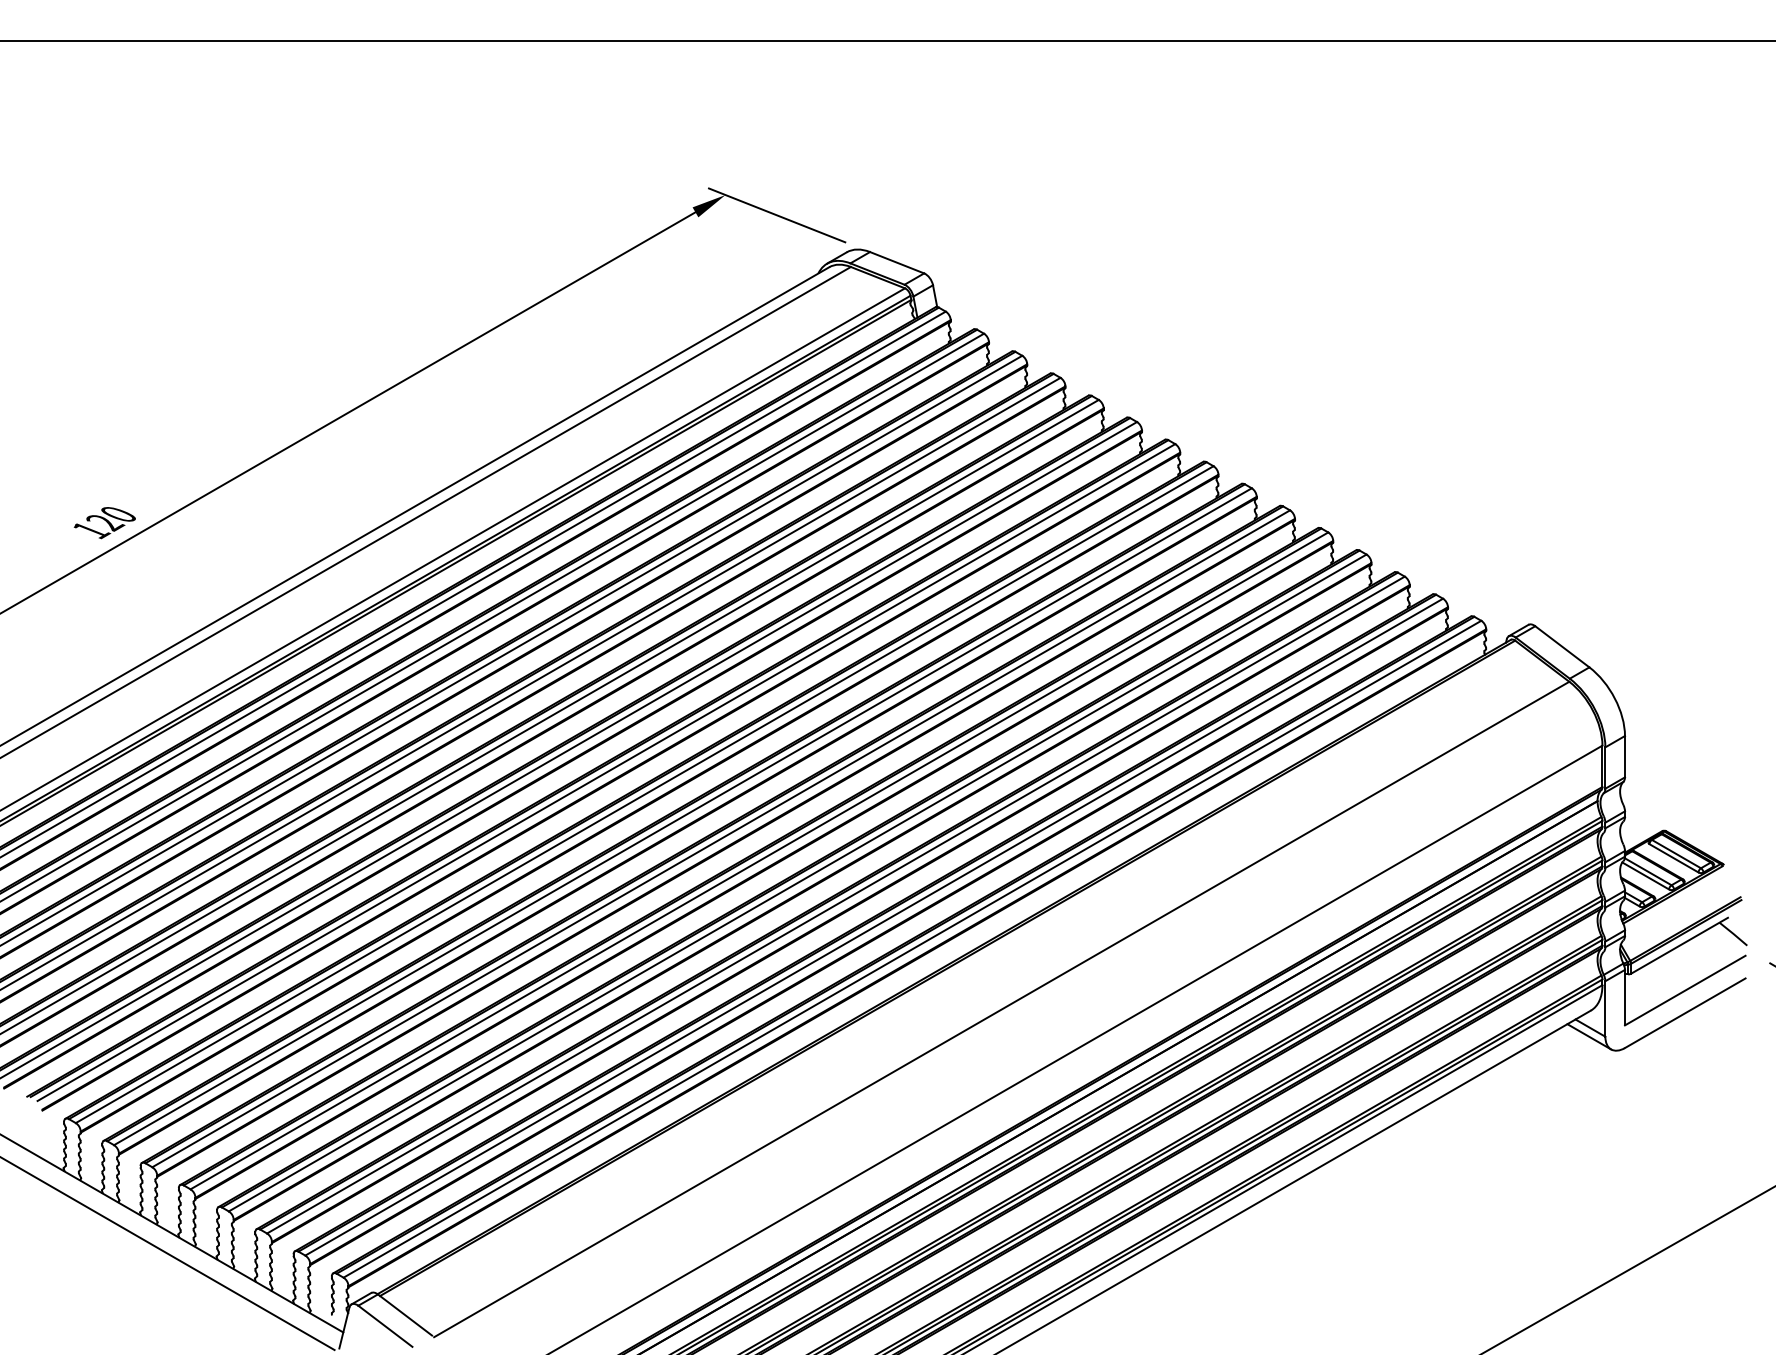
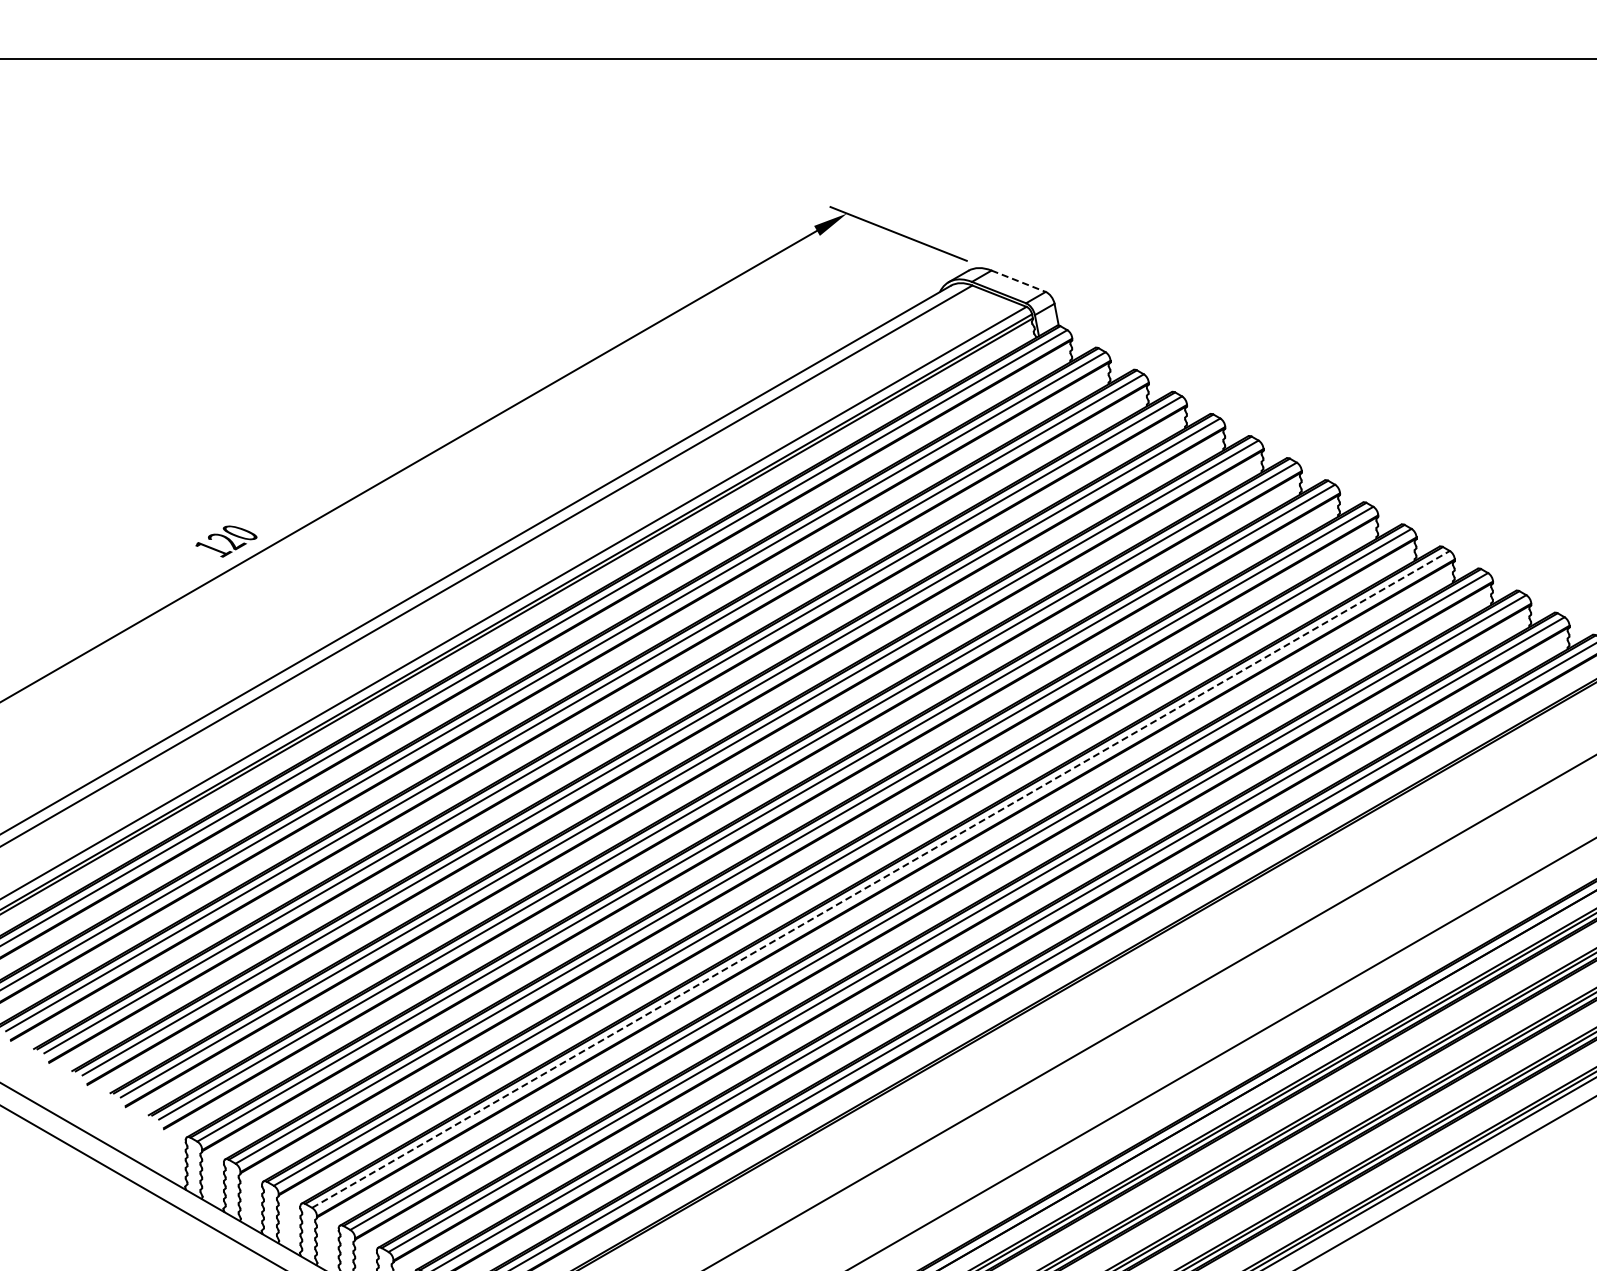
line: (897, 262) -> (1019, 281), solid -> dashed
line: (759, 860) -> (881, 879), solid -> dashed

